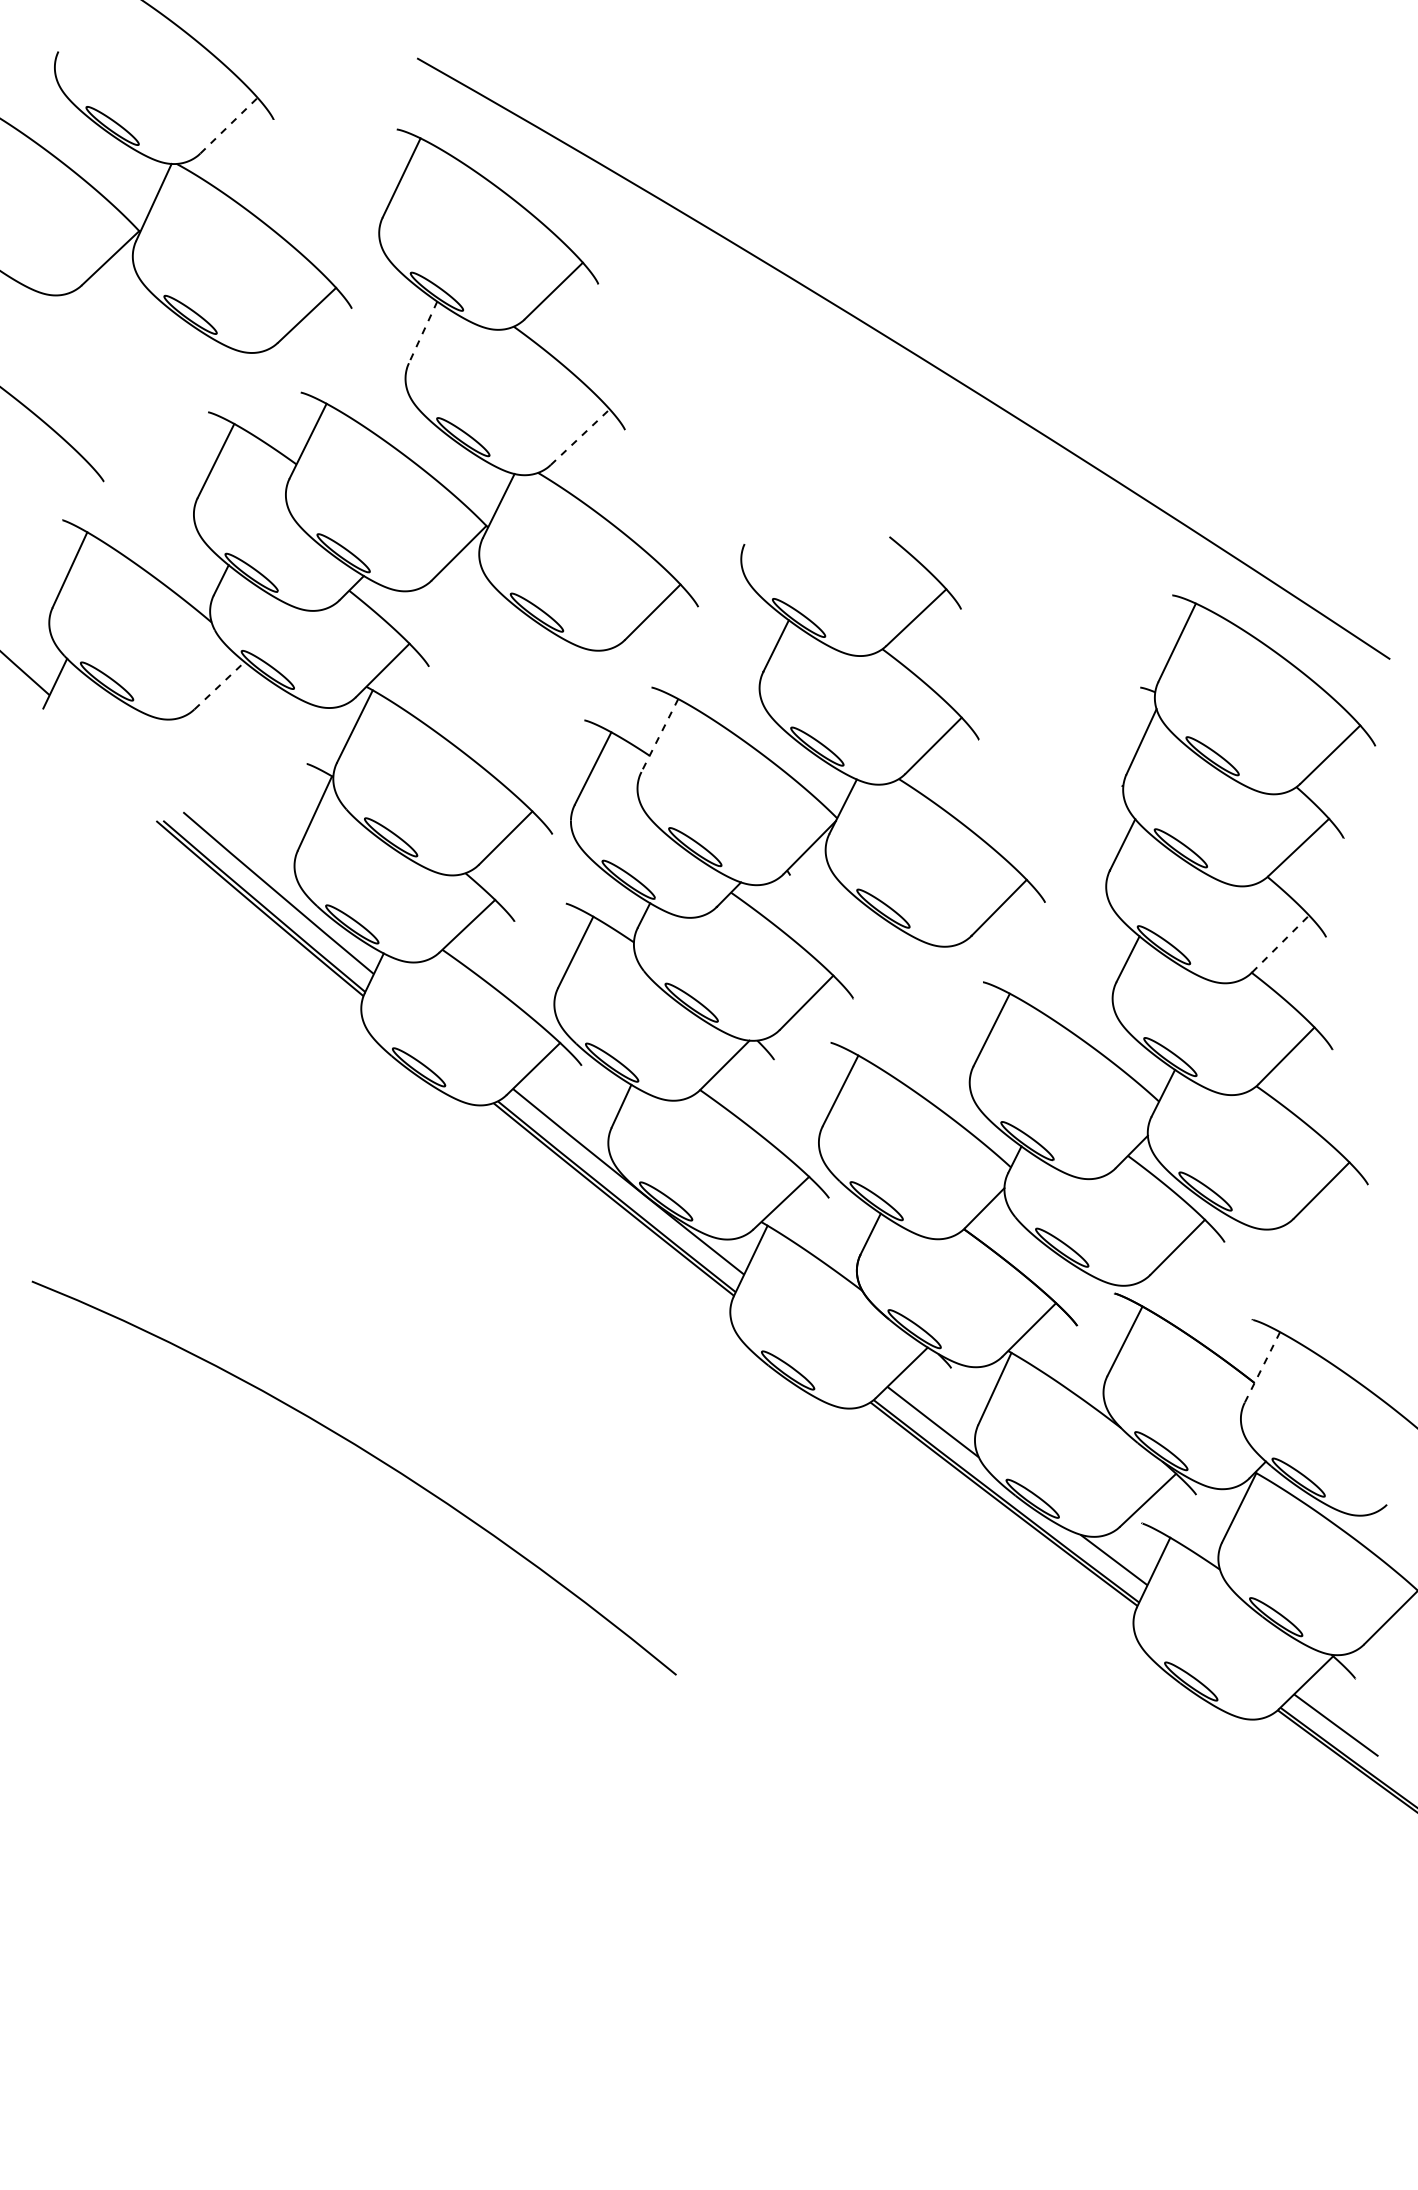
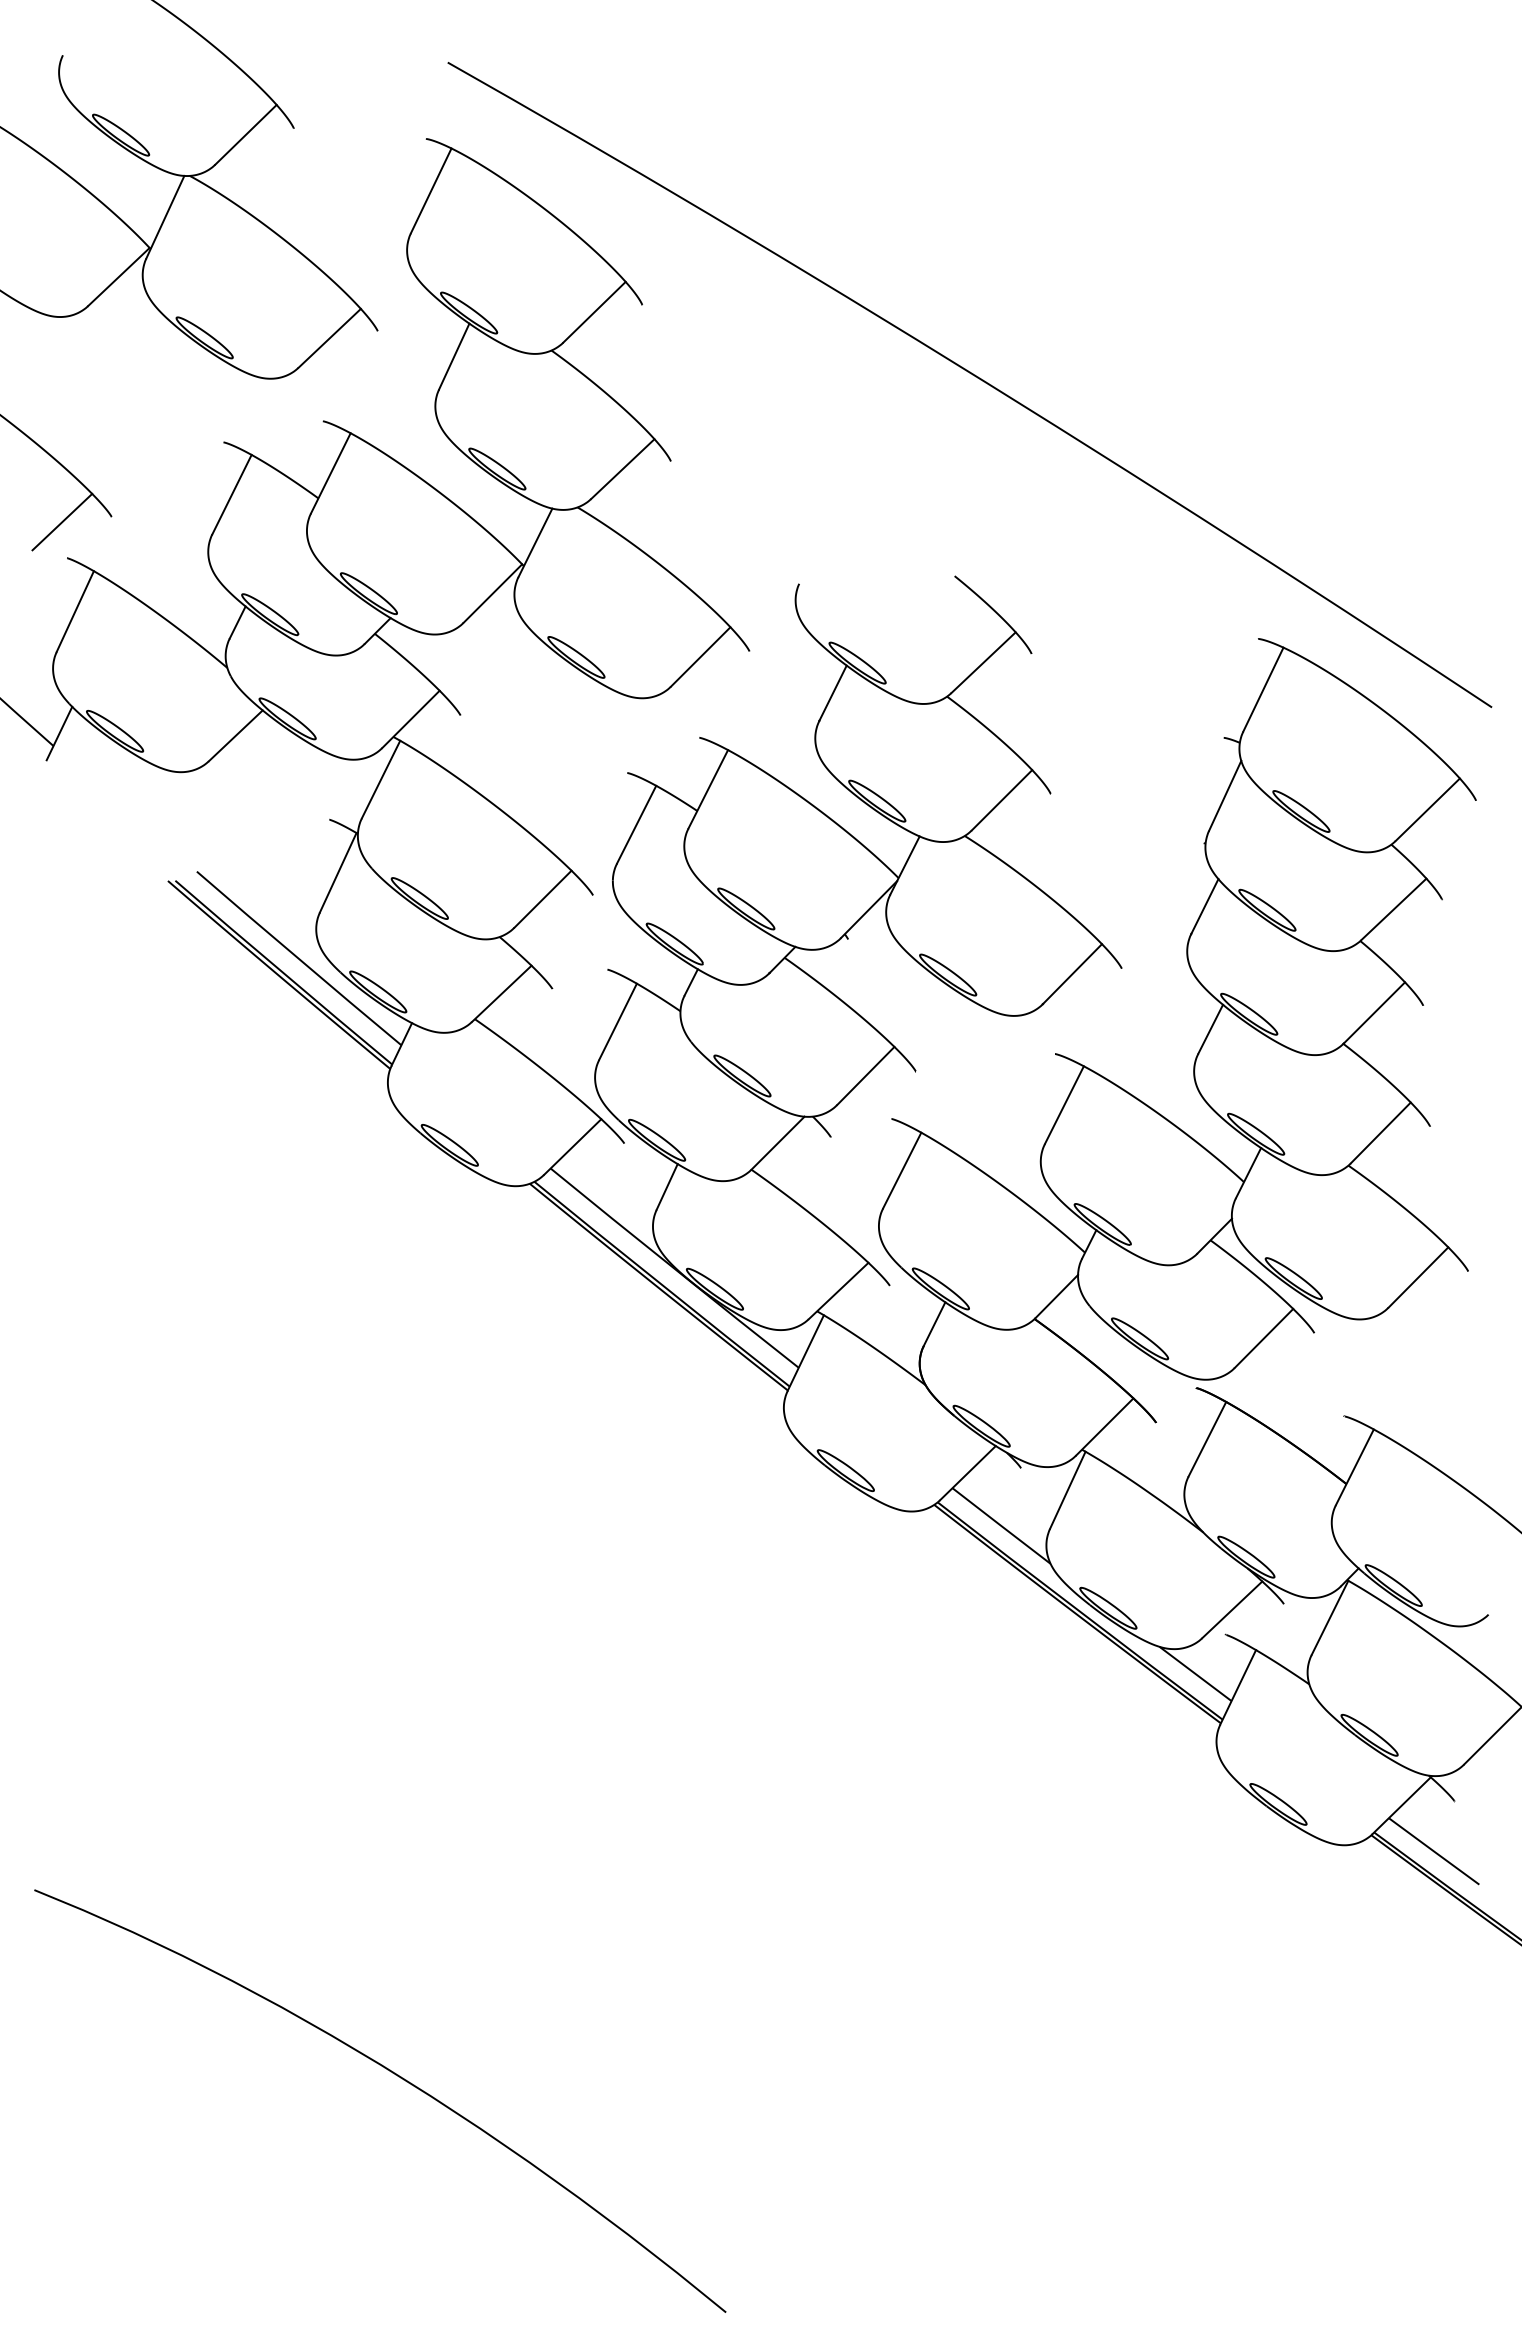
line: (229, 125) -> (246, 134), dashed -> solid
line: (423, 333) -> (454, 357), dashed -> solid
line: (579, 437) -> (622, 469), dashed -> solid
line: (58, 486) -> (62, 521), added
line: (220, 685) -> (236, 735), dashed -> solid
line: (660, 735) -> (708, 789), dashed -> solid
line: (1280, 943) -> (1374, 1012), dashed -> solid
line: (1262, 1367) -> (1354, 1467), dashed -> solid
curve: (368, 1454) -> (395, 2075), moved

